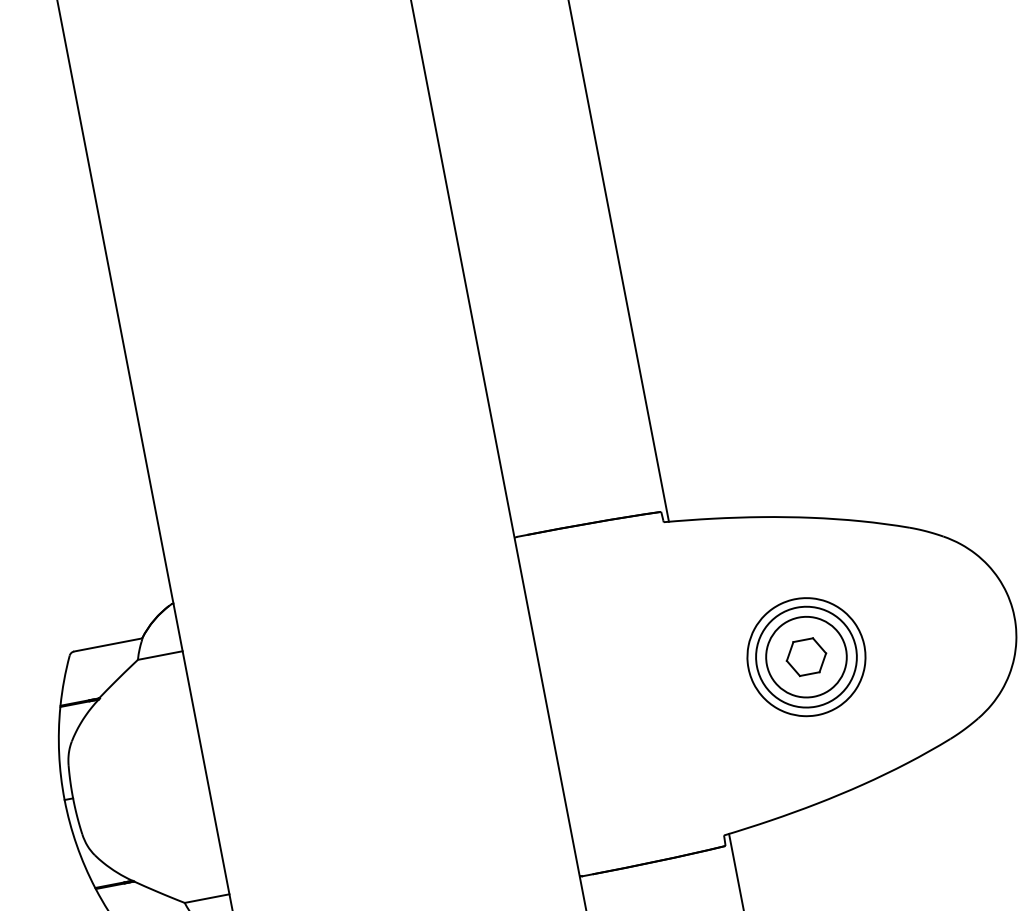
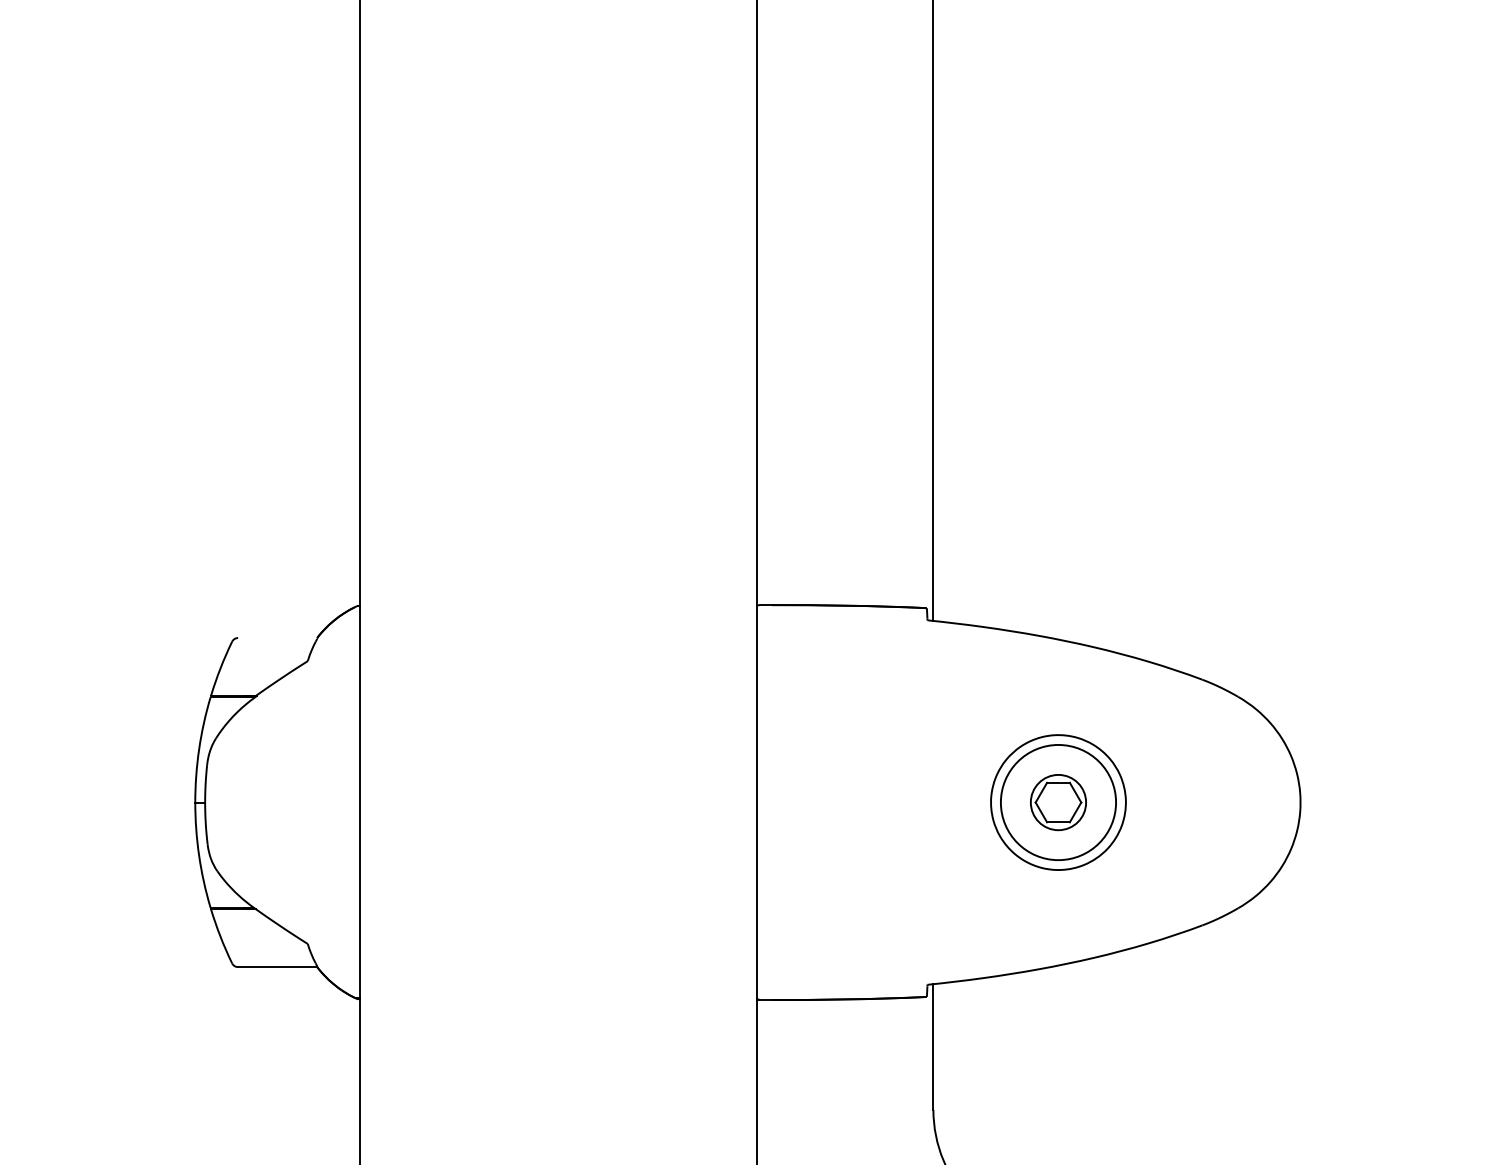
line: (108, 645) -> (277, 638), removed
line: (160, 655) -> (333, 661), removed
circle: (806, 657) -> (1058, 802), size x0.6
line: (206, 898) -> (333, 943), removed

